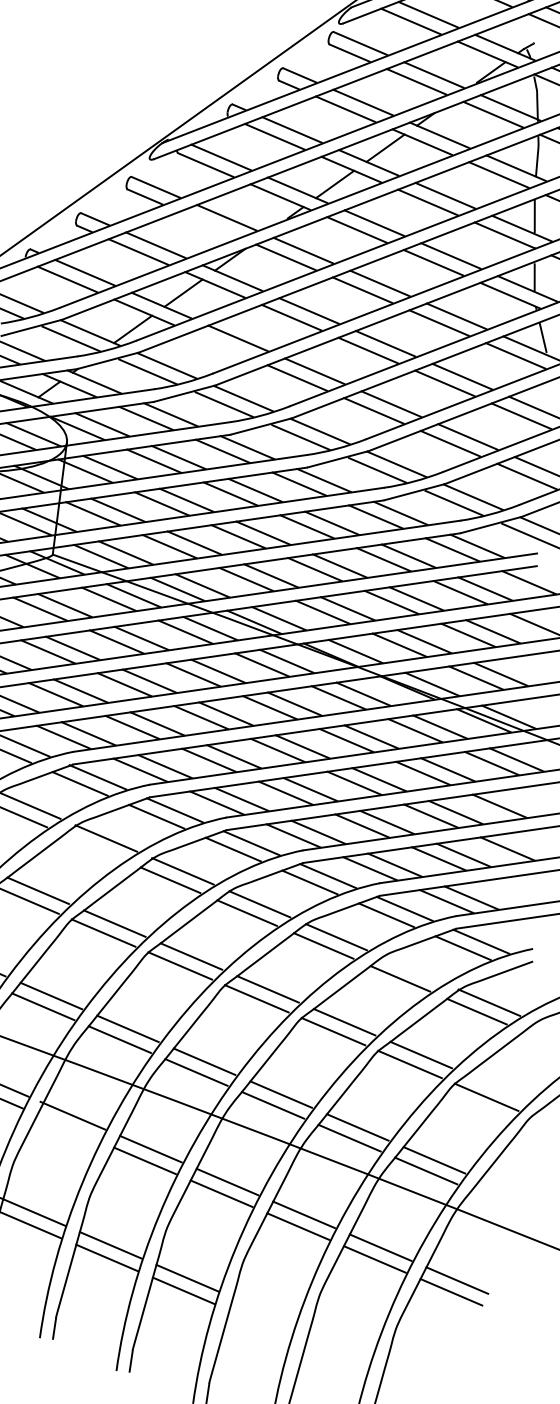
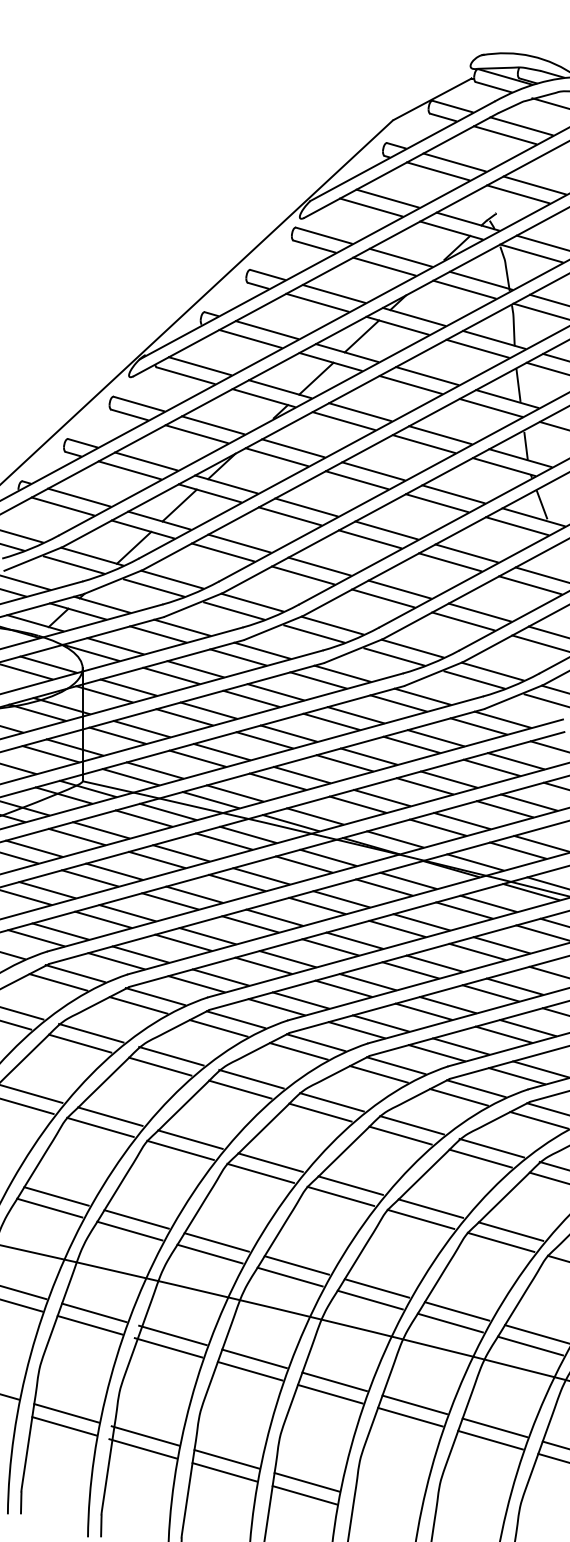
line: (209, 224) -> (196, 434), added
line: (220, 345) -> (222, 552), added
line: (94, 847) -> (160, 1066), added
line: (412, 969) -> (491, 1147), added
line: (66, 1127) -> (168, 1347), added

